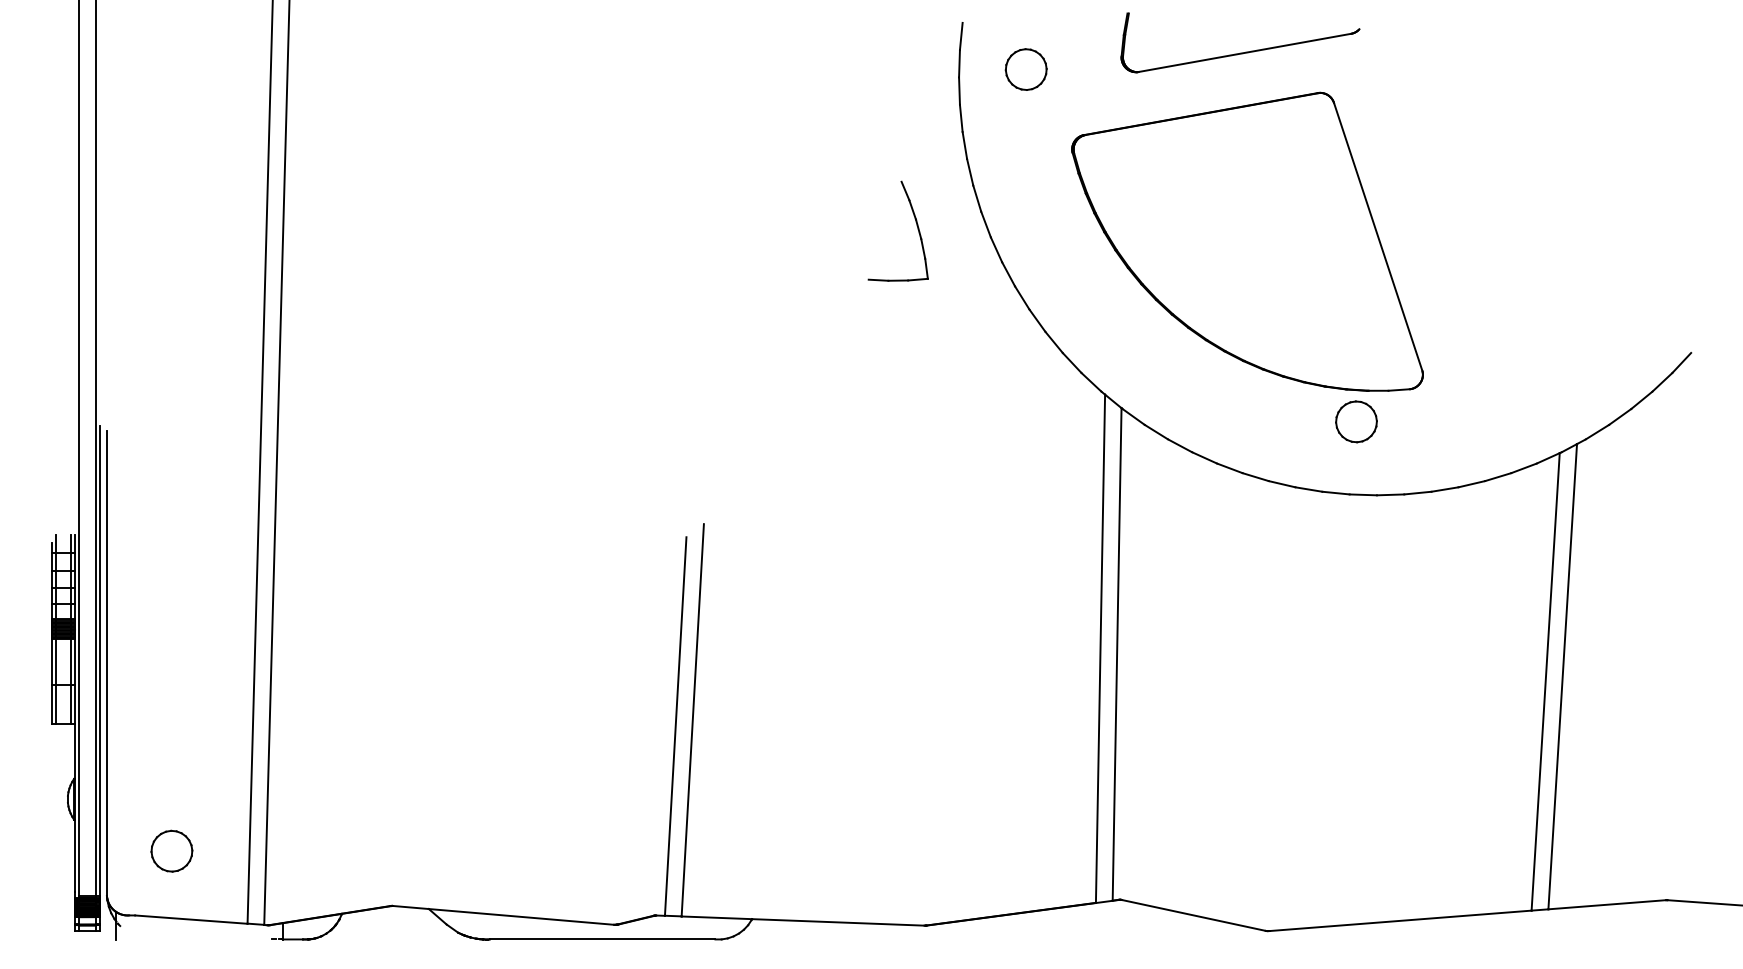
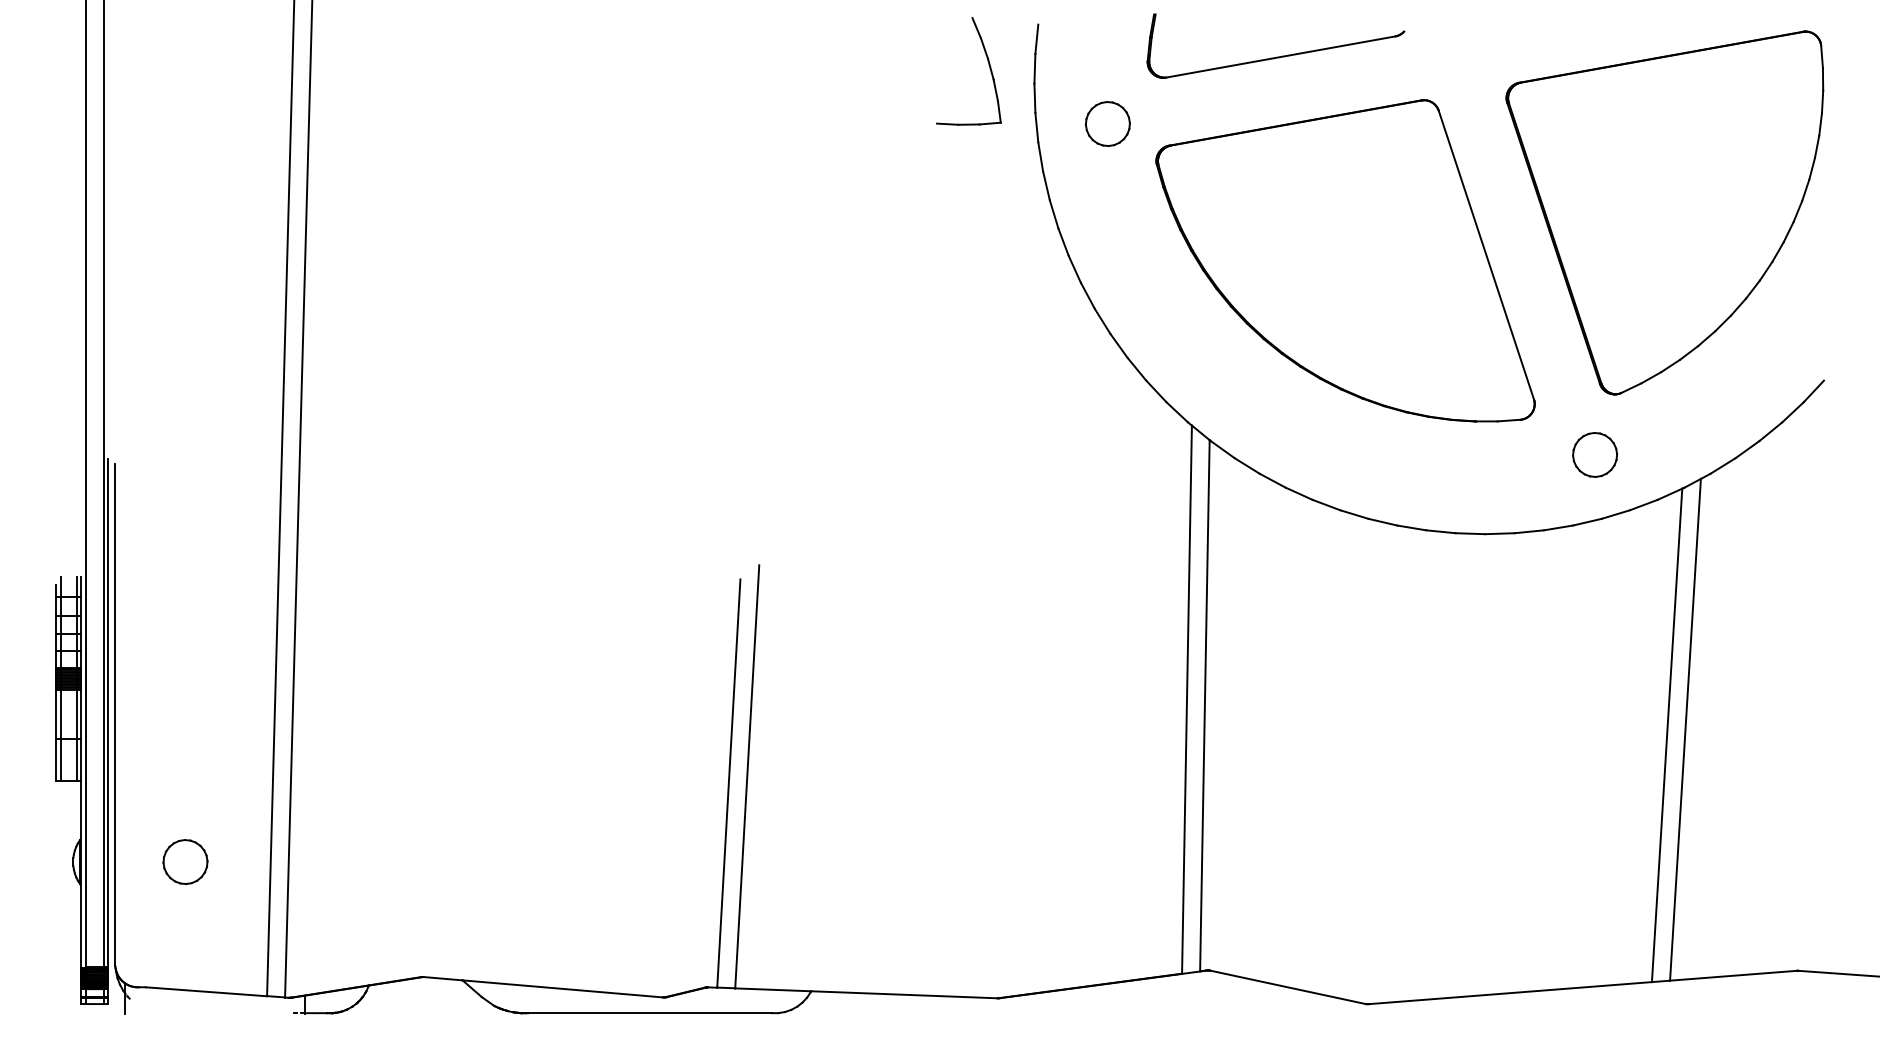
part: (1240, 52) -> (1276, 56), moved
part: (1025, 69) -> (1107, 123), moved
part: (1543, 197) -> (1664, 212), added
part: (916, 225) -> (988, 65), moved
part: (1356, 421) -> (1595, 454), moved
part: (171, 850) -> (185, 861), moved

